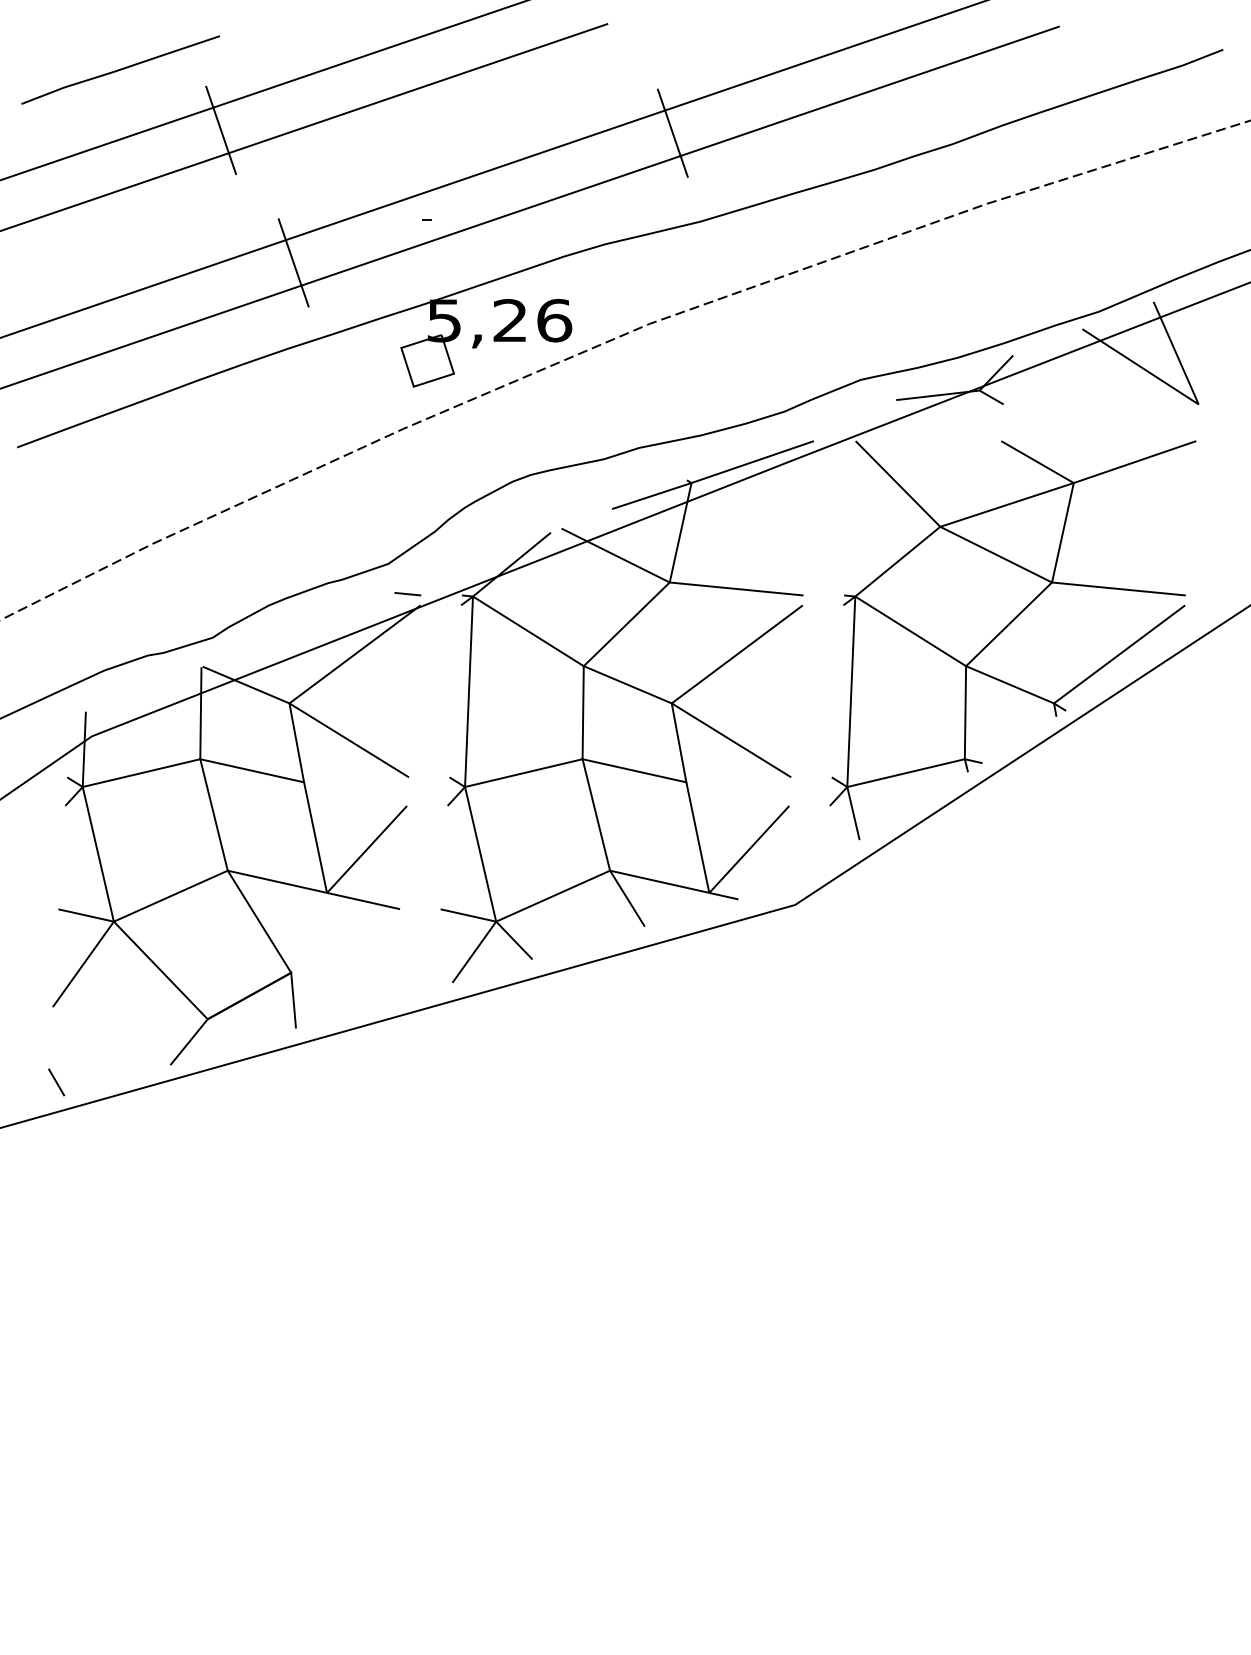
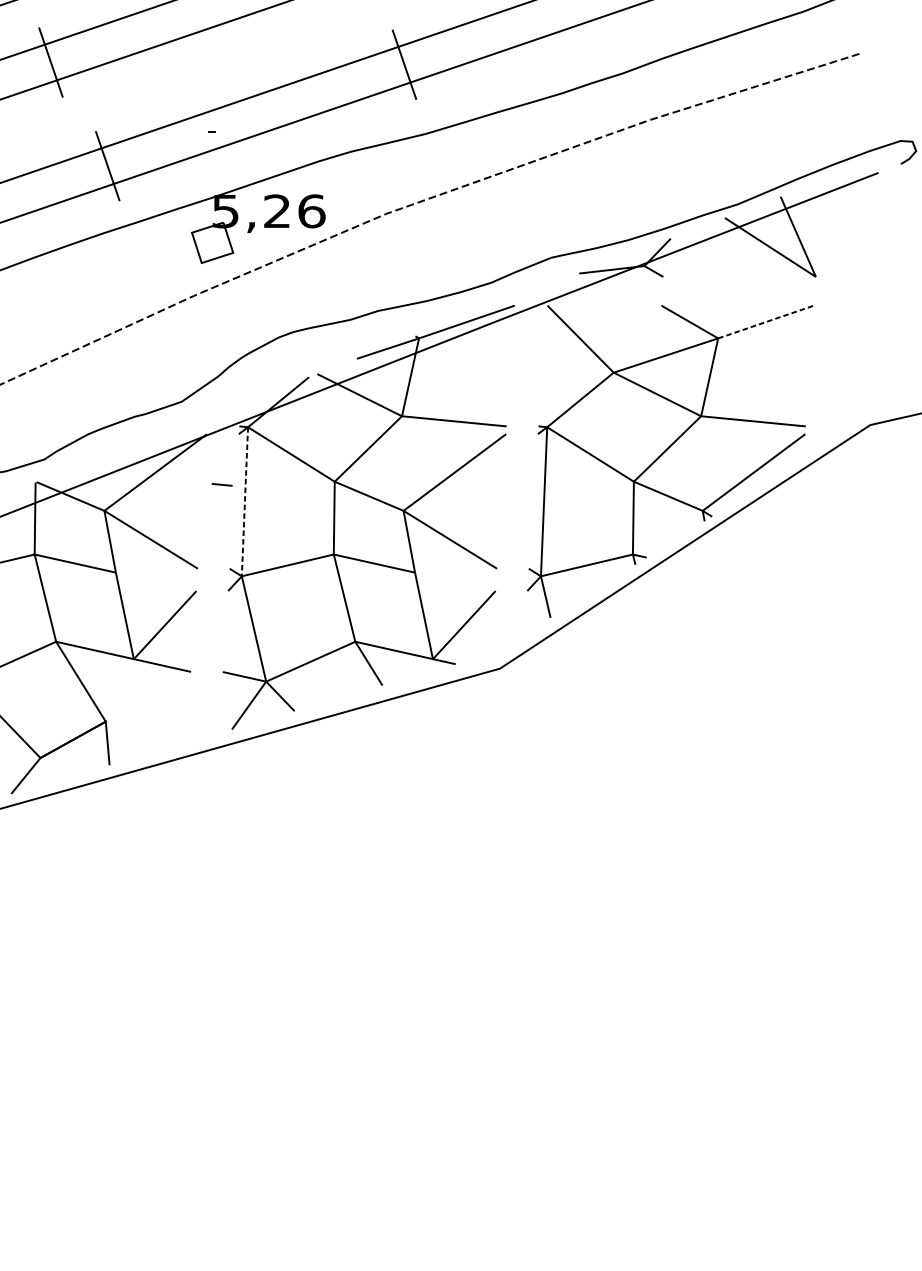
line: (1135, 462) -> (766, 322), solid -> dashed
line: (407, 594) -> (221, 485), moved
line: (469, 691) -> (245, 501), solid -> dashed

